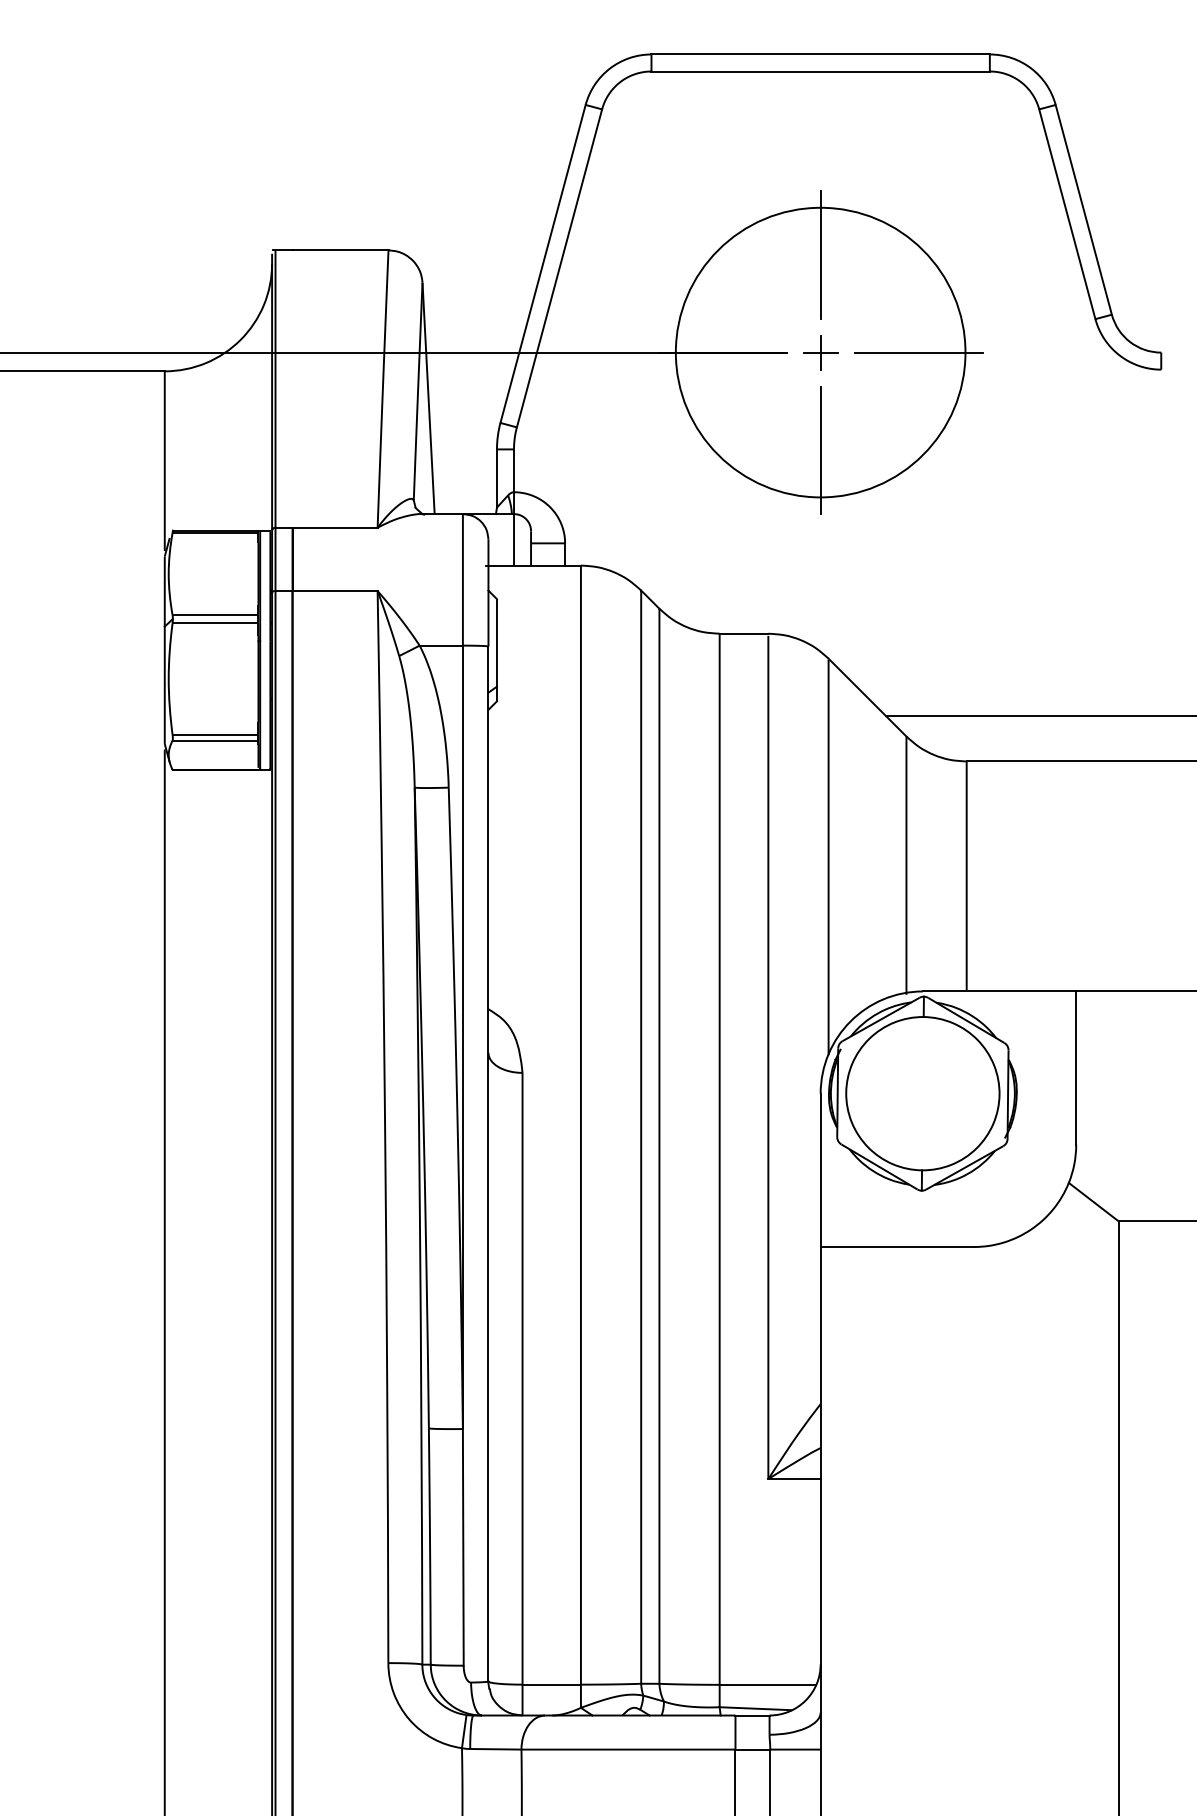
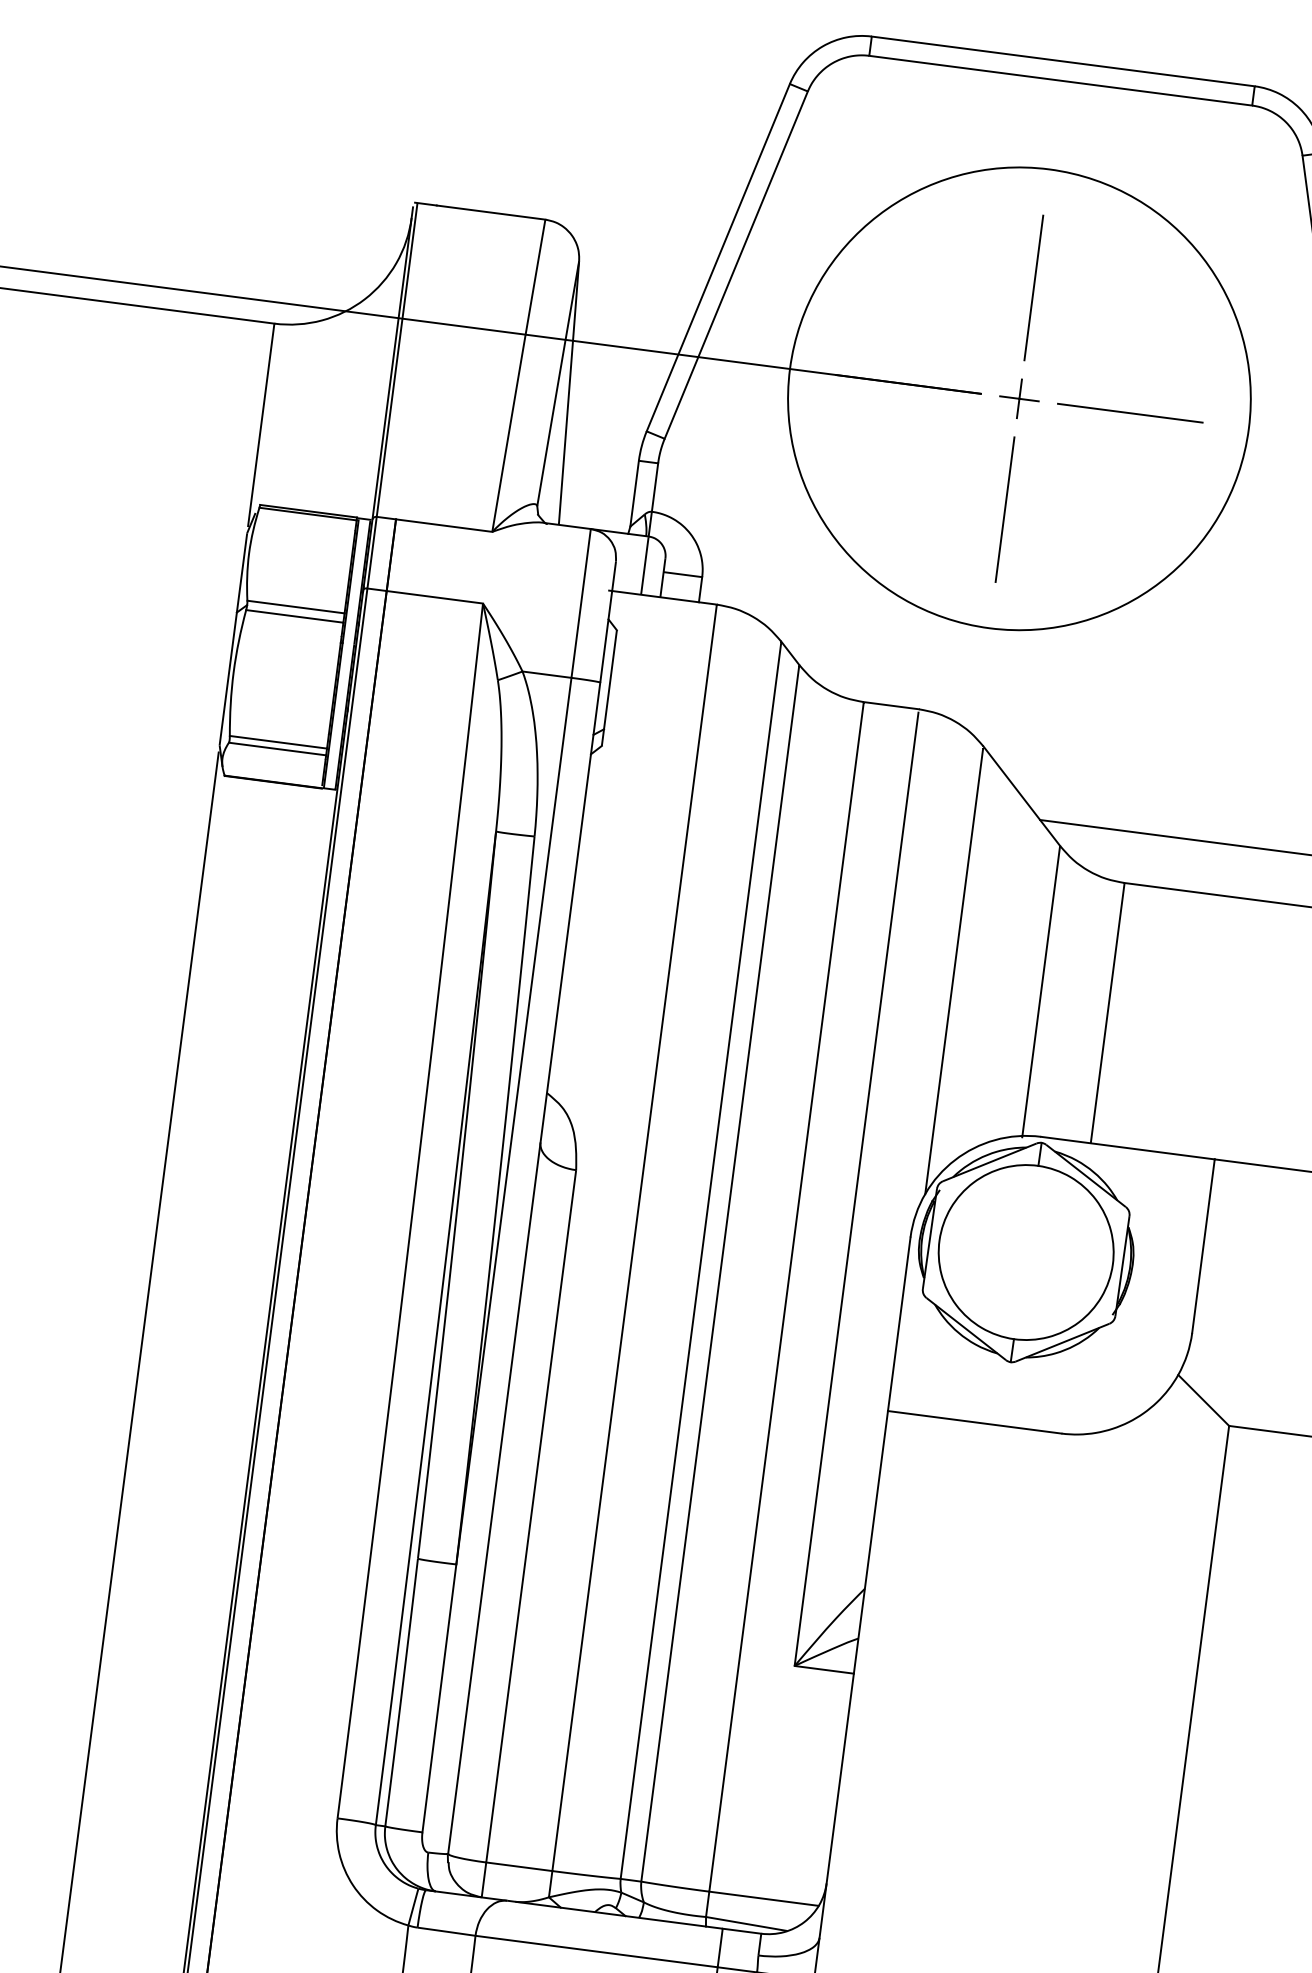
circle: (820, 352) -> (1019, 398), size x1.4

